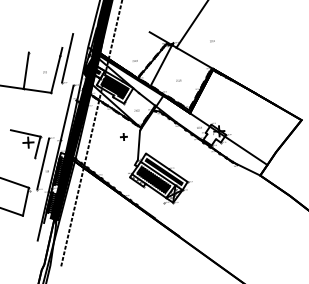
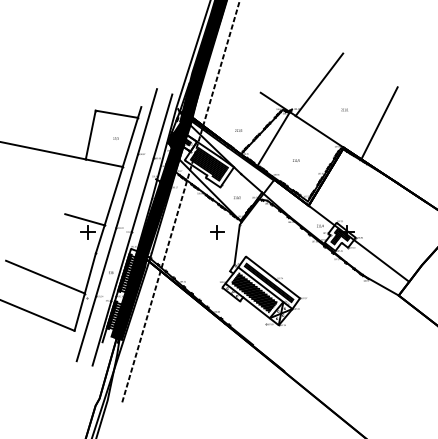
line: (238, 49) -> (379, 123), added
line: (44, 53) -> (116, 113), added
line: (78, 60) -> (162, 125), added
line: (55, 110) -> (126, 190), added
line: (45, 114) -> (113, 195), added
hatch: (214, 134) -> (340, 236), added
part: (123, 137) -> (217, 232), size x1.67
line: (31, 172) -> (89, 273), added
line: (30, 214) -> (85, 329), added

